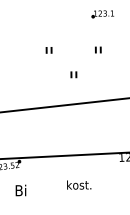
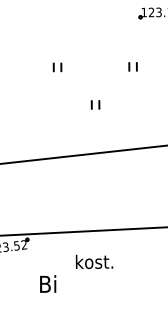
part: (72, 71) -> (93, 99), moved
text: (79, 184) -> (94, 261), moved
text: (20, 190) -> (47, 284), moved

